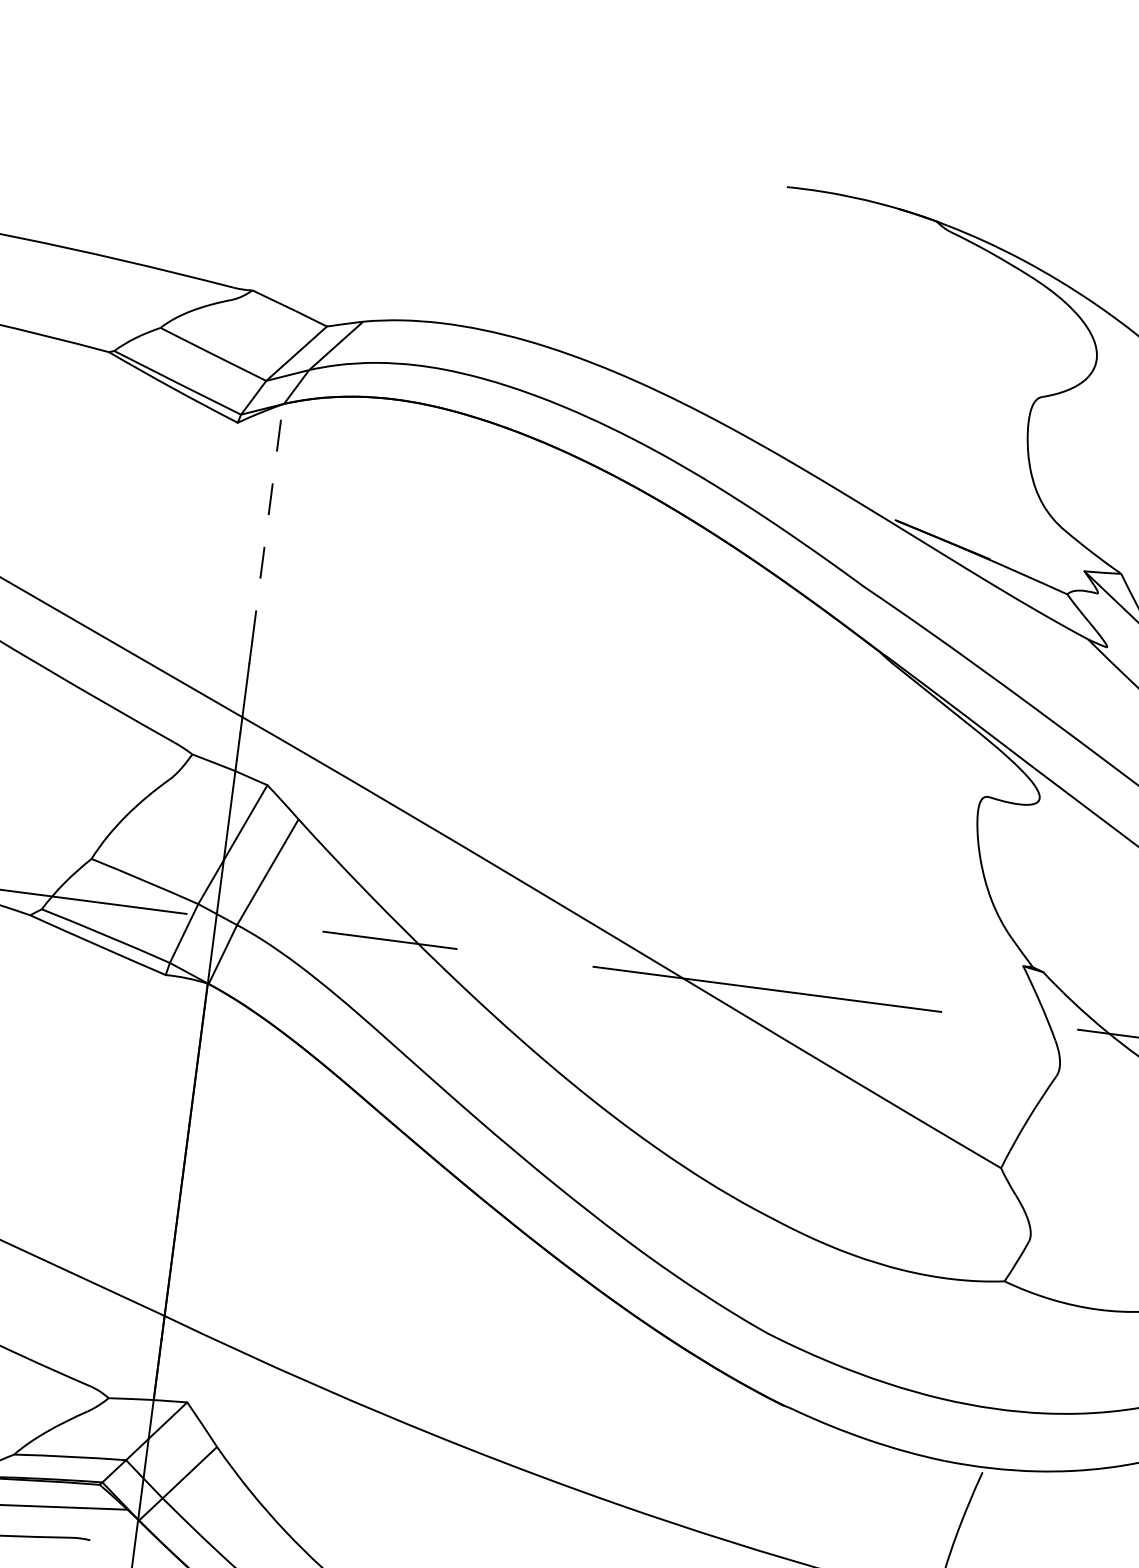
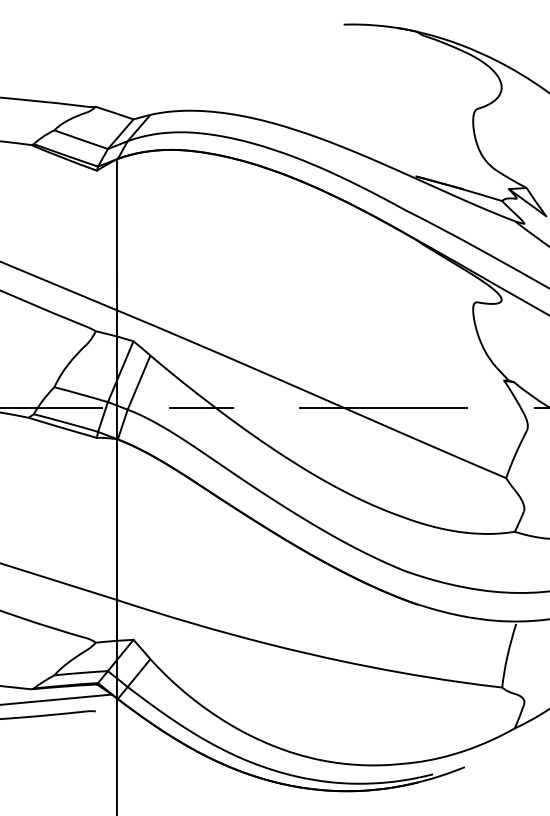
line: (267, 522) -> (117, 216), dashed -> solid

